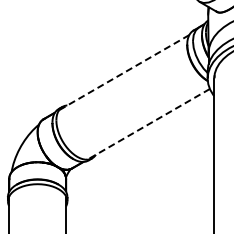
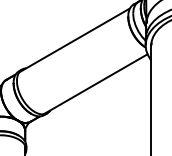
line: (123, 72) -> (74, 40), dashed -> solid
line: (148, 124) -> (95, 84), dashed -> solid

